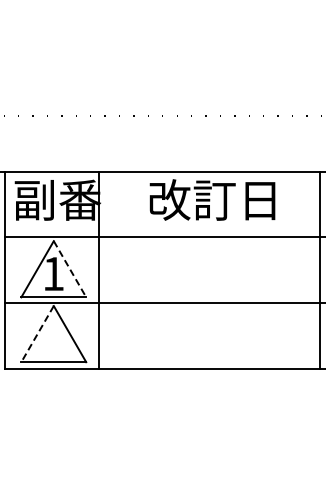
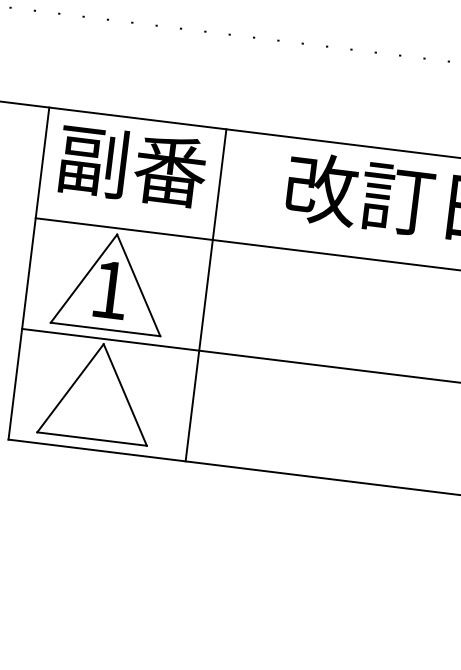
line: (70, 269) -> (139, 285), dashed -> solid
line: (98, 269) -> (205, 294), moved
line: (37, 334) -> (70, 388), dashed -> solid

